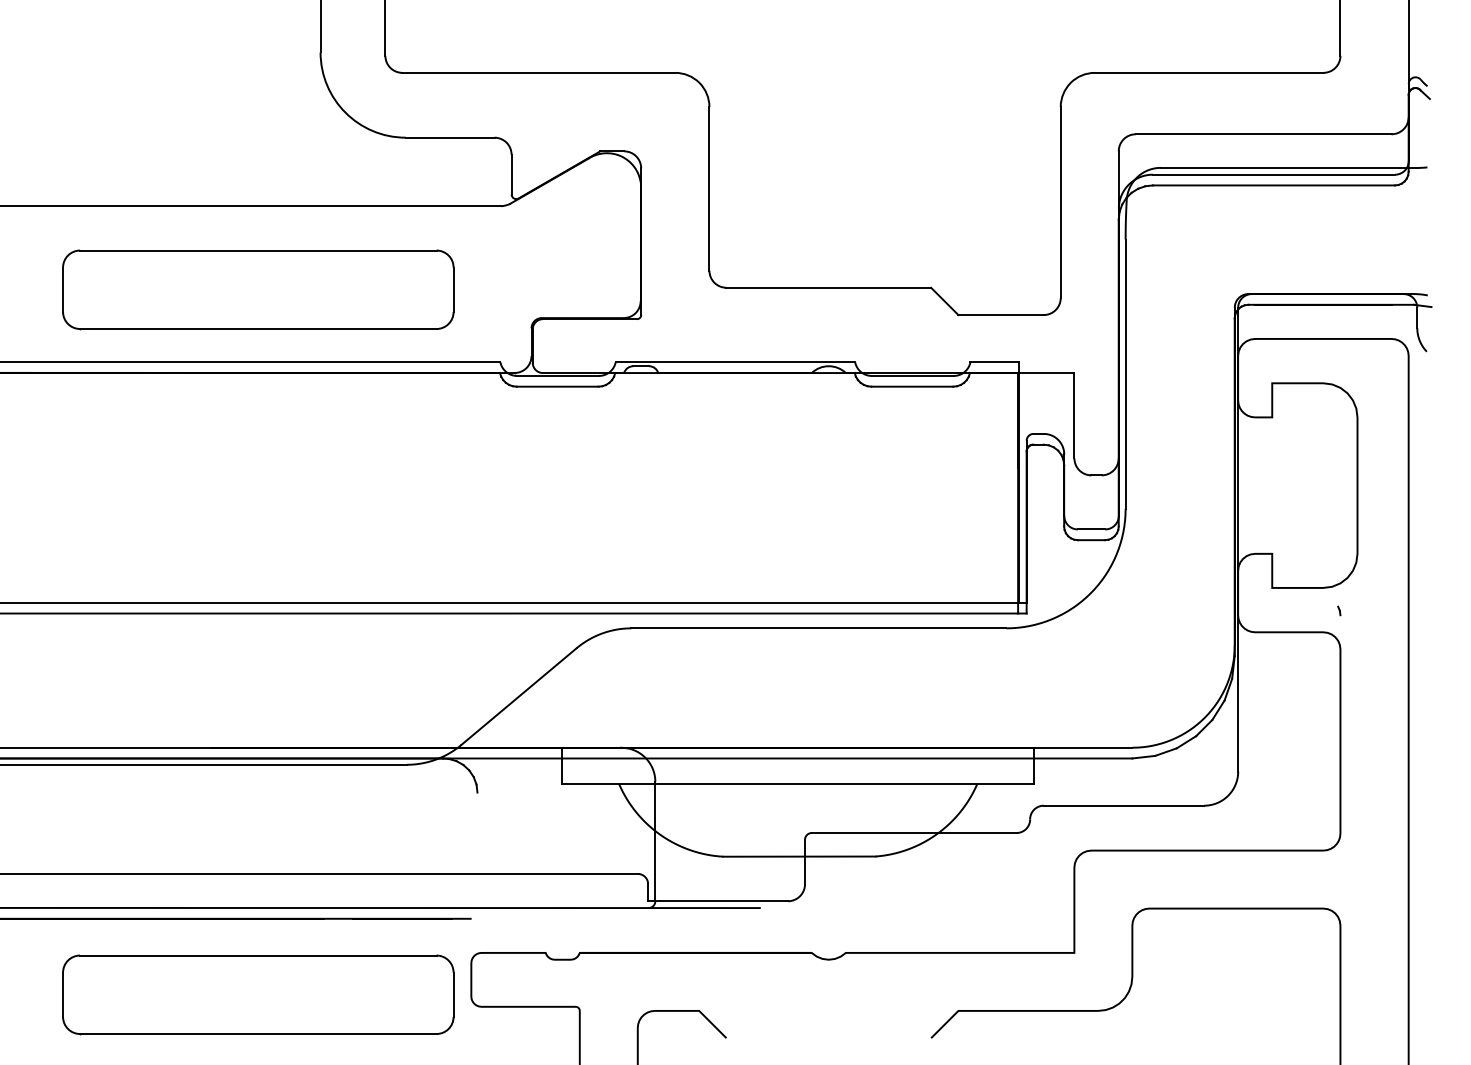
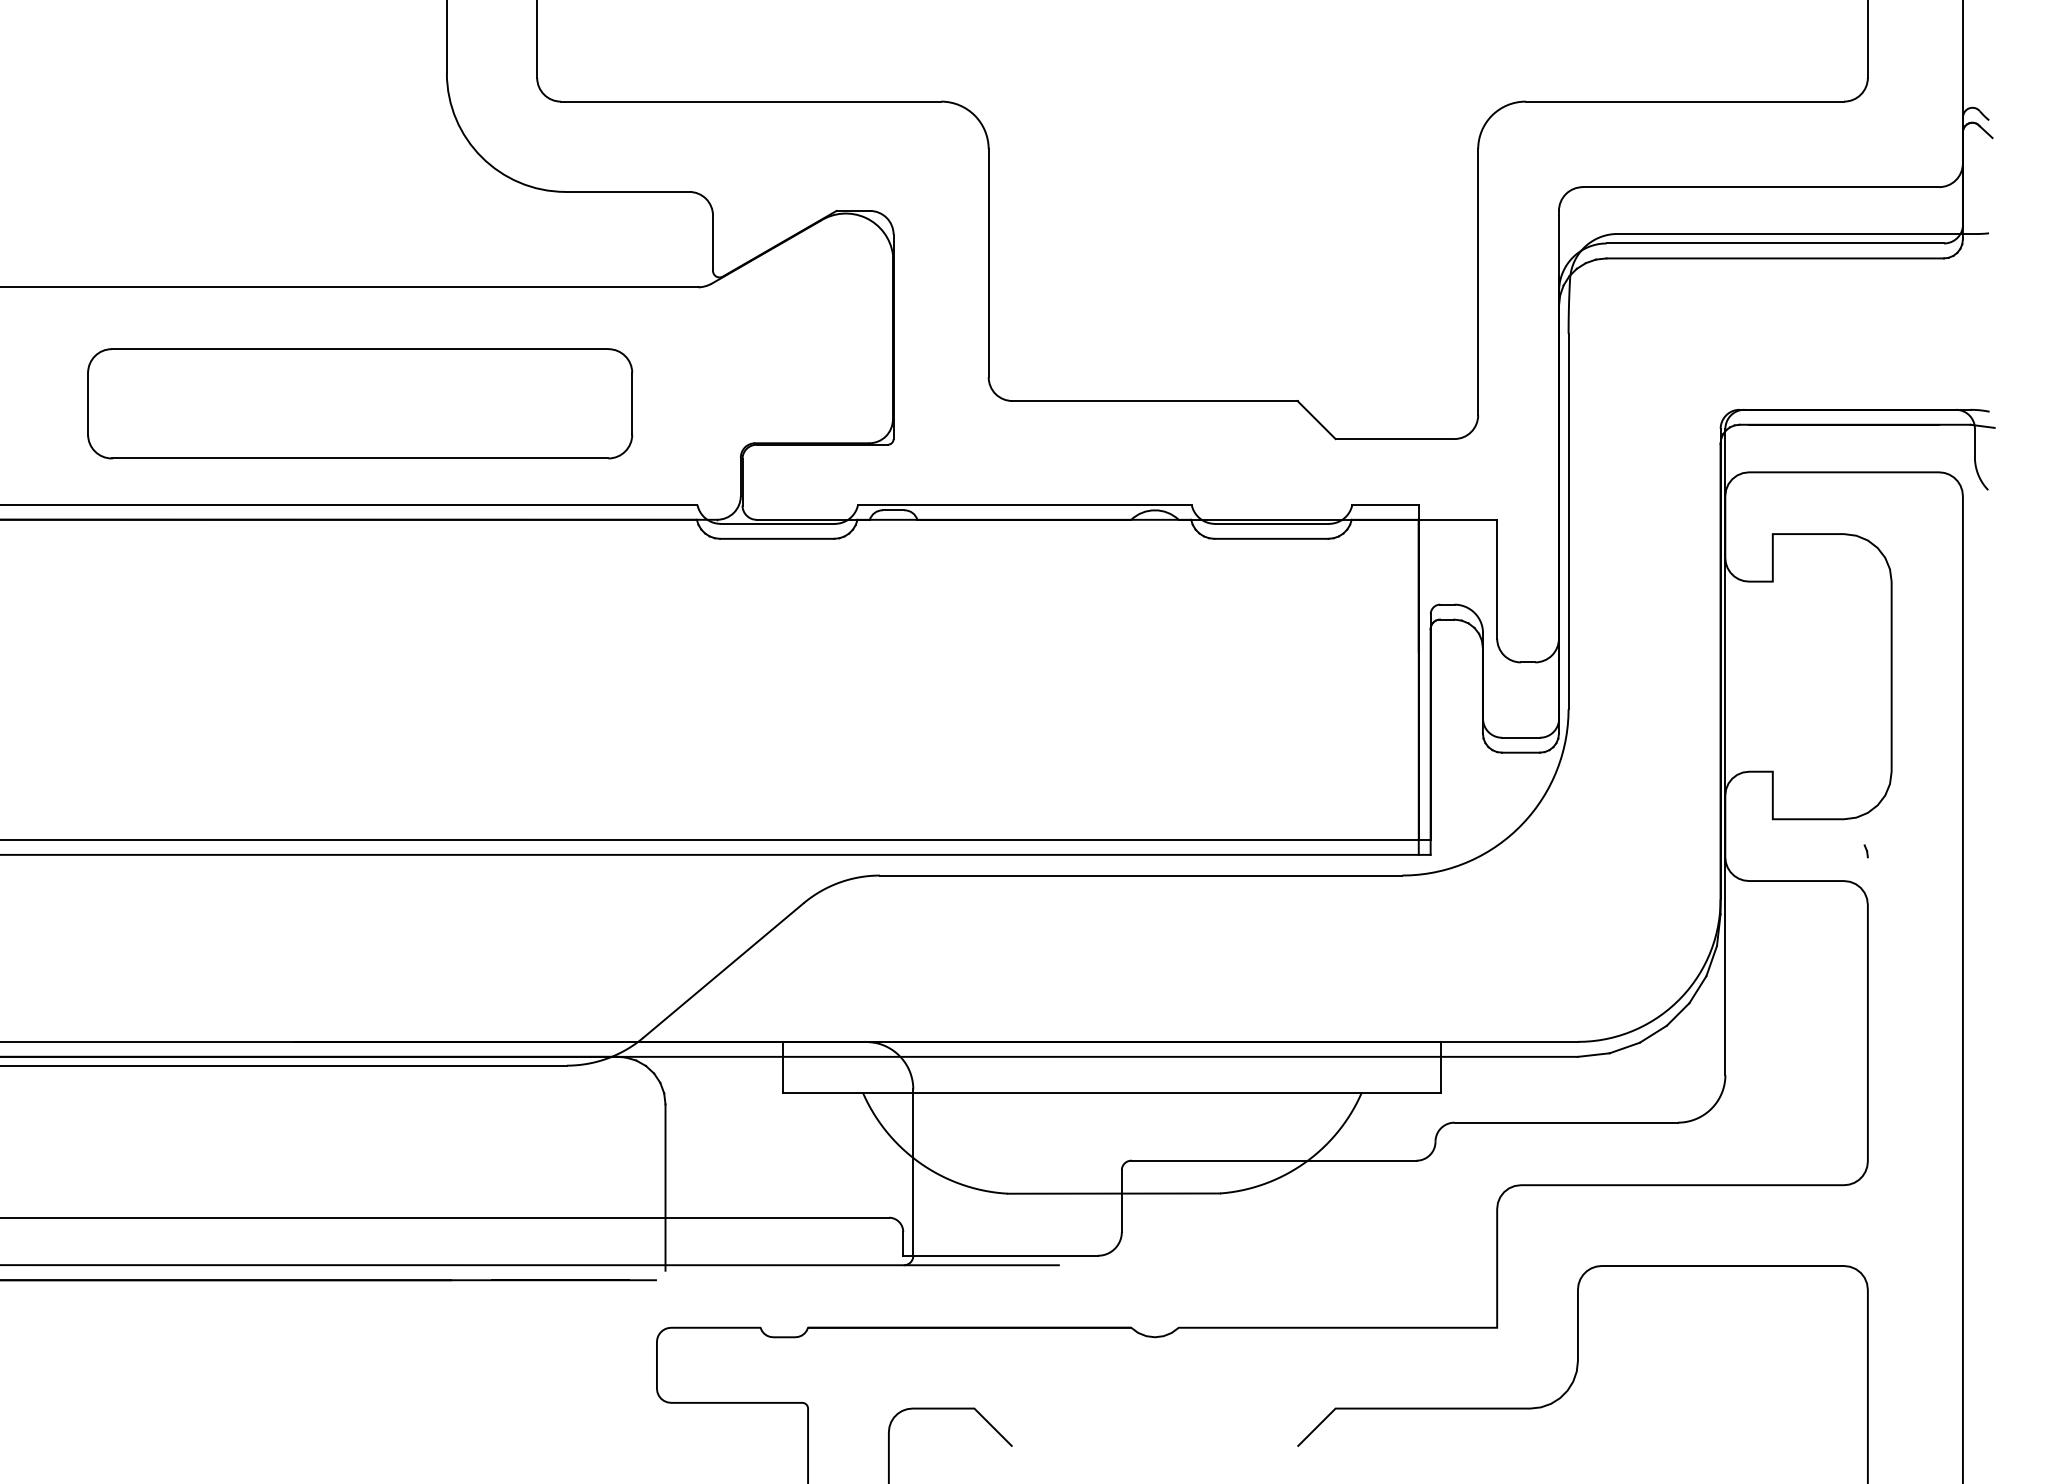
line: (477, 851) -> (665, 1186), added
part: (258, 994) -> (360, 1385), removed

